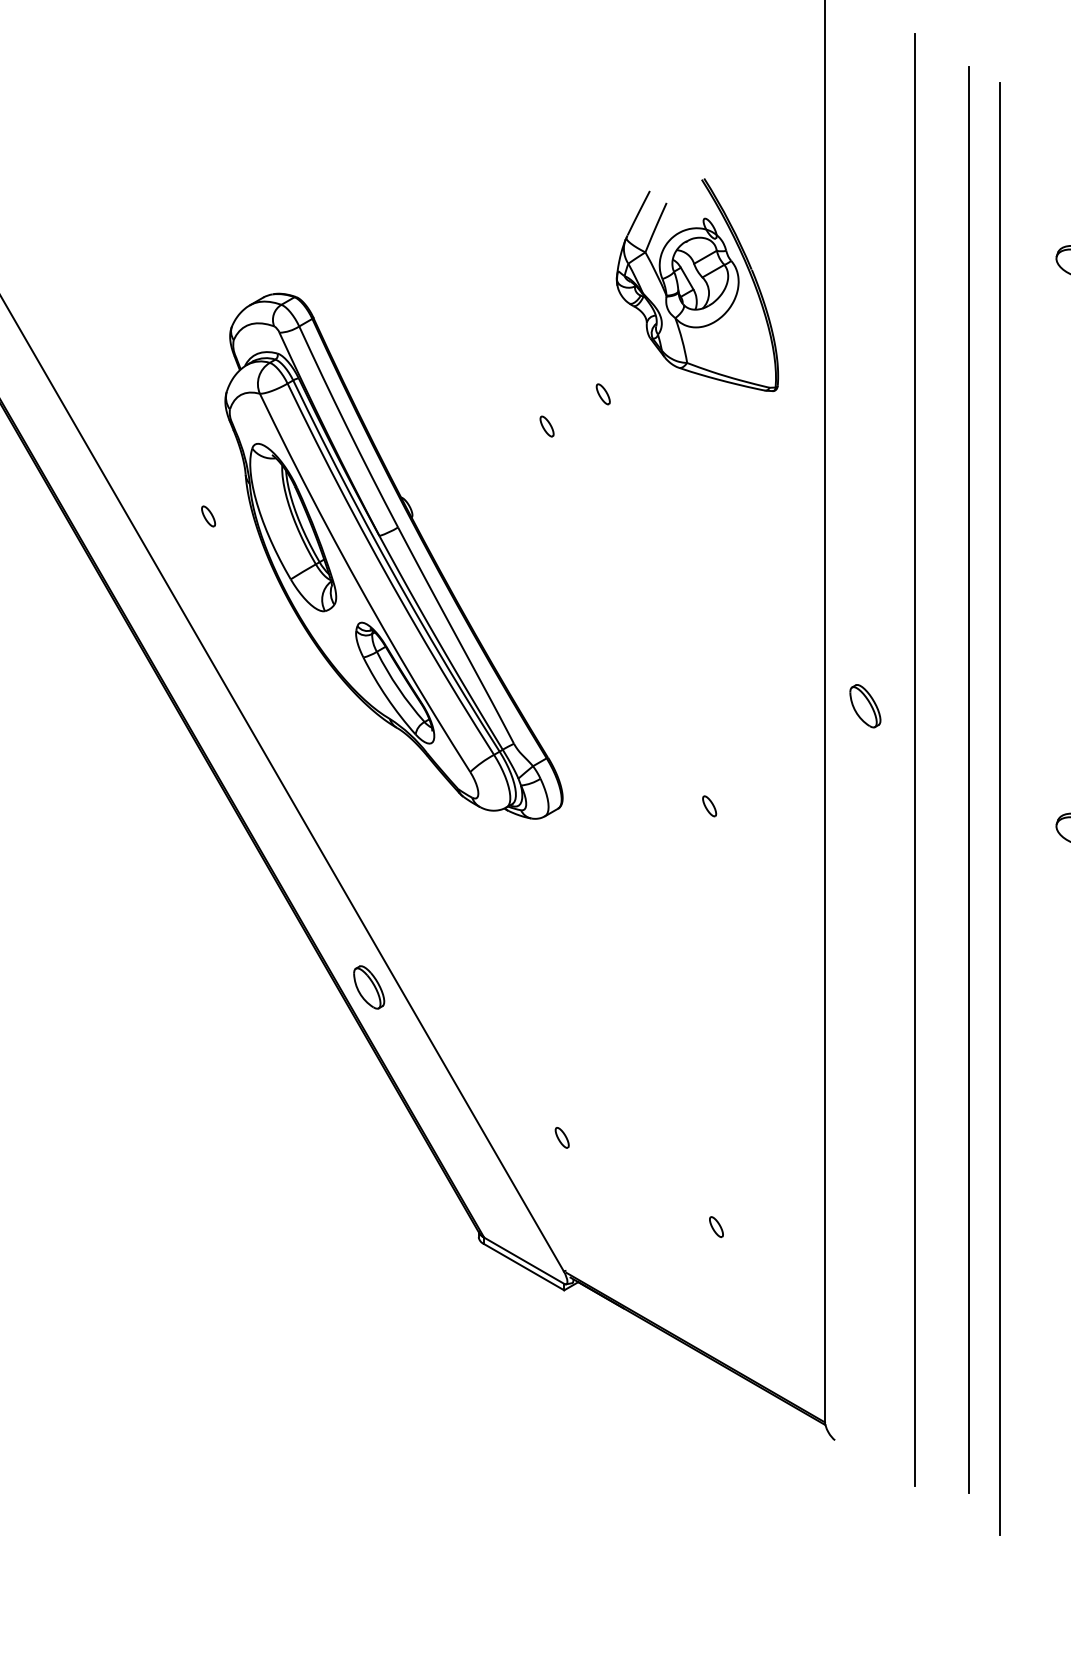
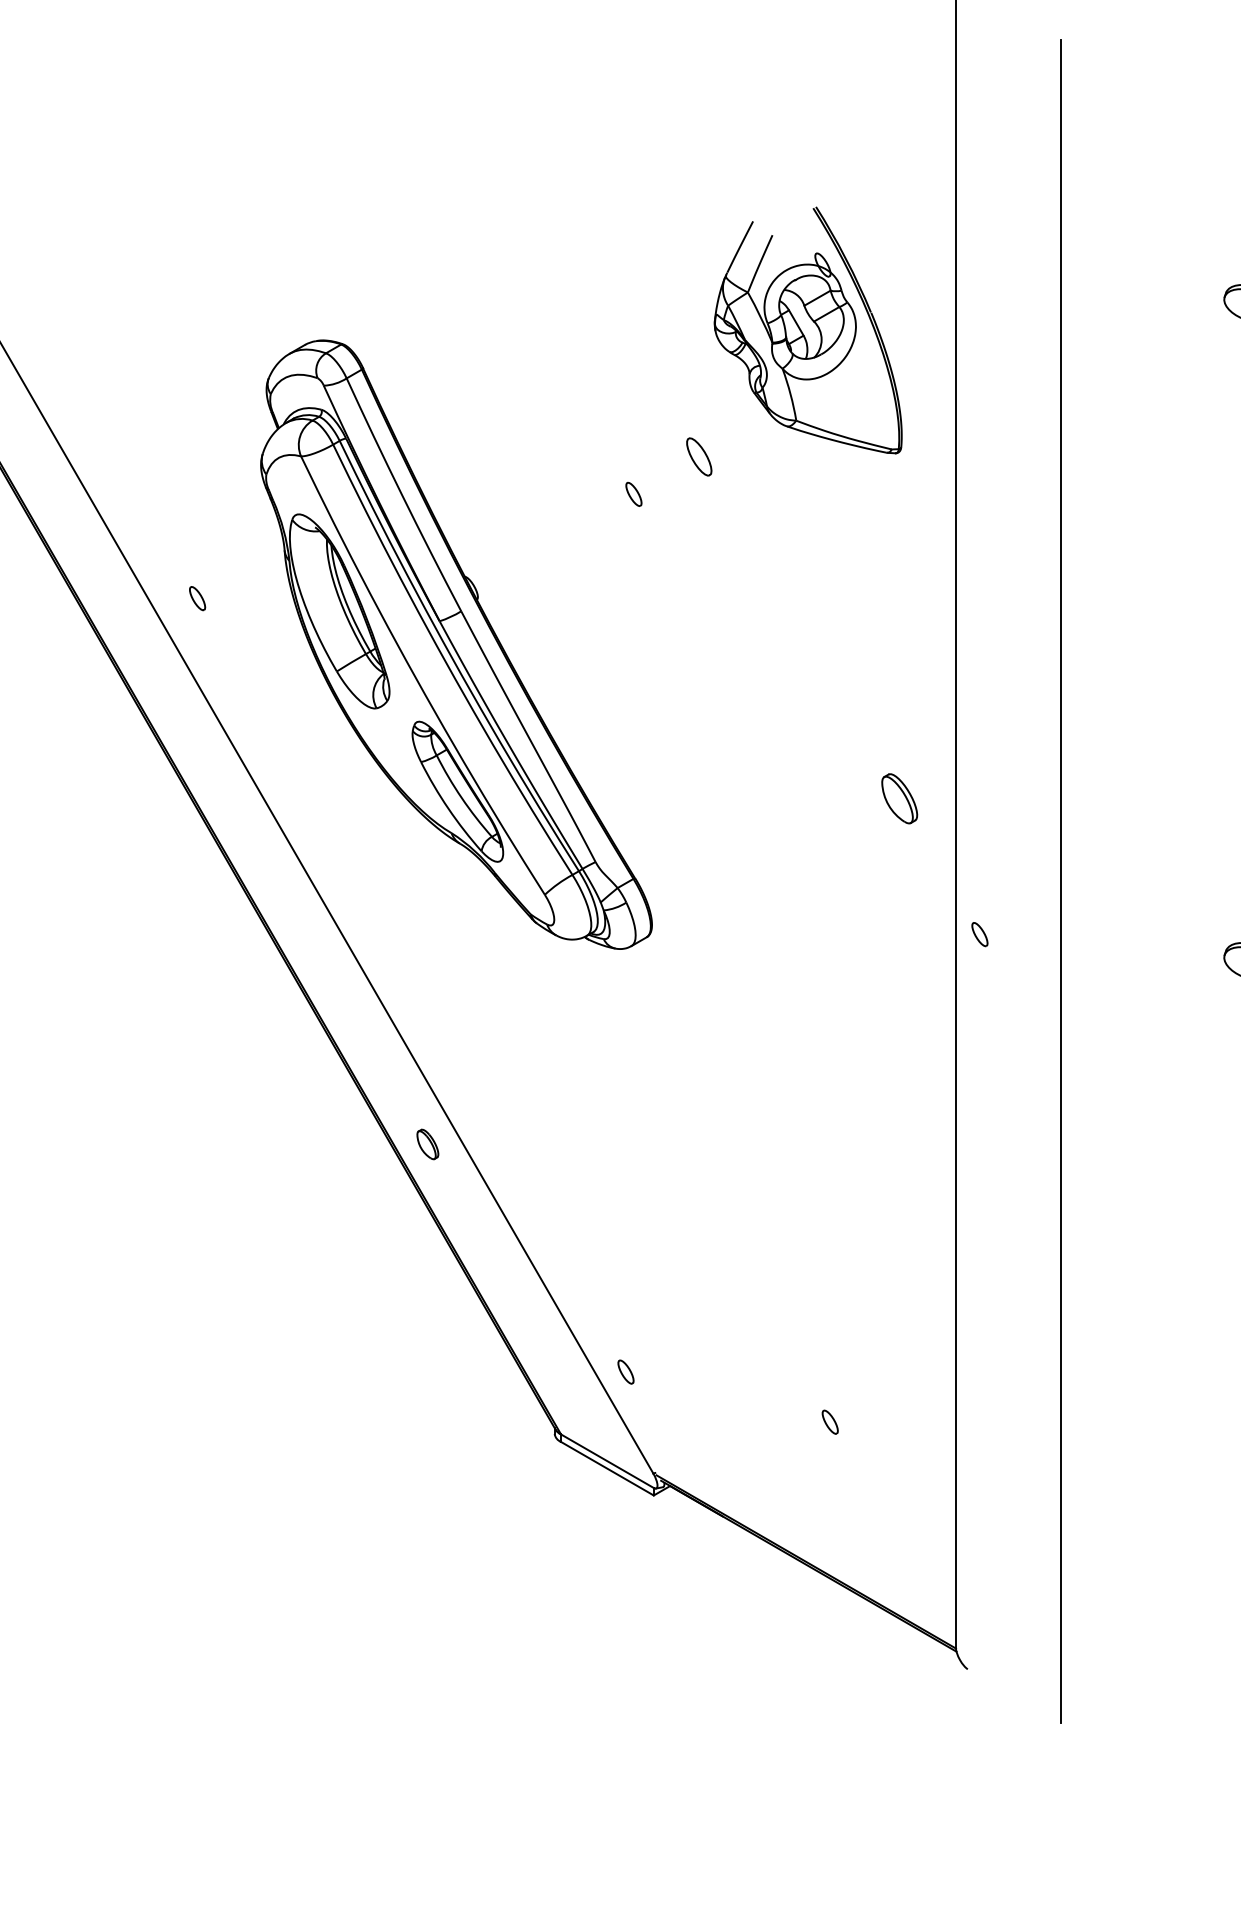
part: (602, 394) -> (698, 457), size x1.6
part: (208, 516) -> (197, 598), moved
part: (865, 706) -> (899, 799), moved
line: (969, 780) -> (1123, 904), removed
part: (709, 806) -> (979, 934), moved
line: (999, 809) -> (1158, 938), removed
part: (369, 987) -> (428, 1144), size x0.6
part: (561, 1137) -> (625, 1371), moved

